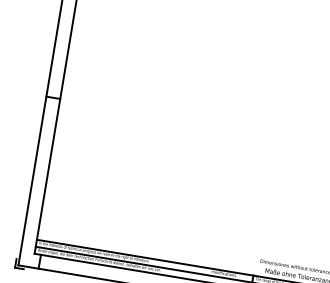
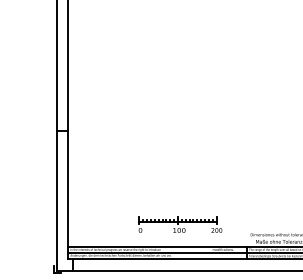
part: (177, 234) -> (180, 224), added

